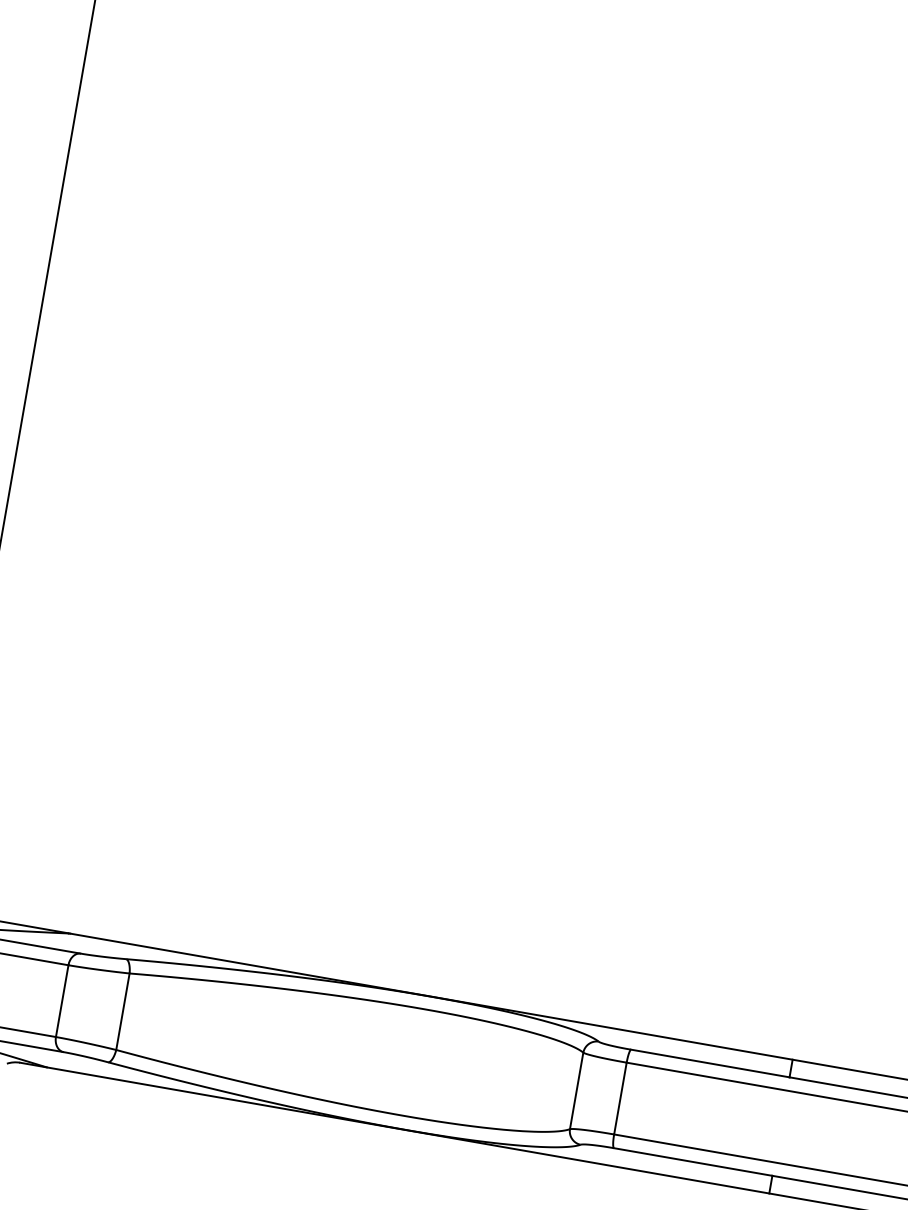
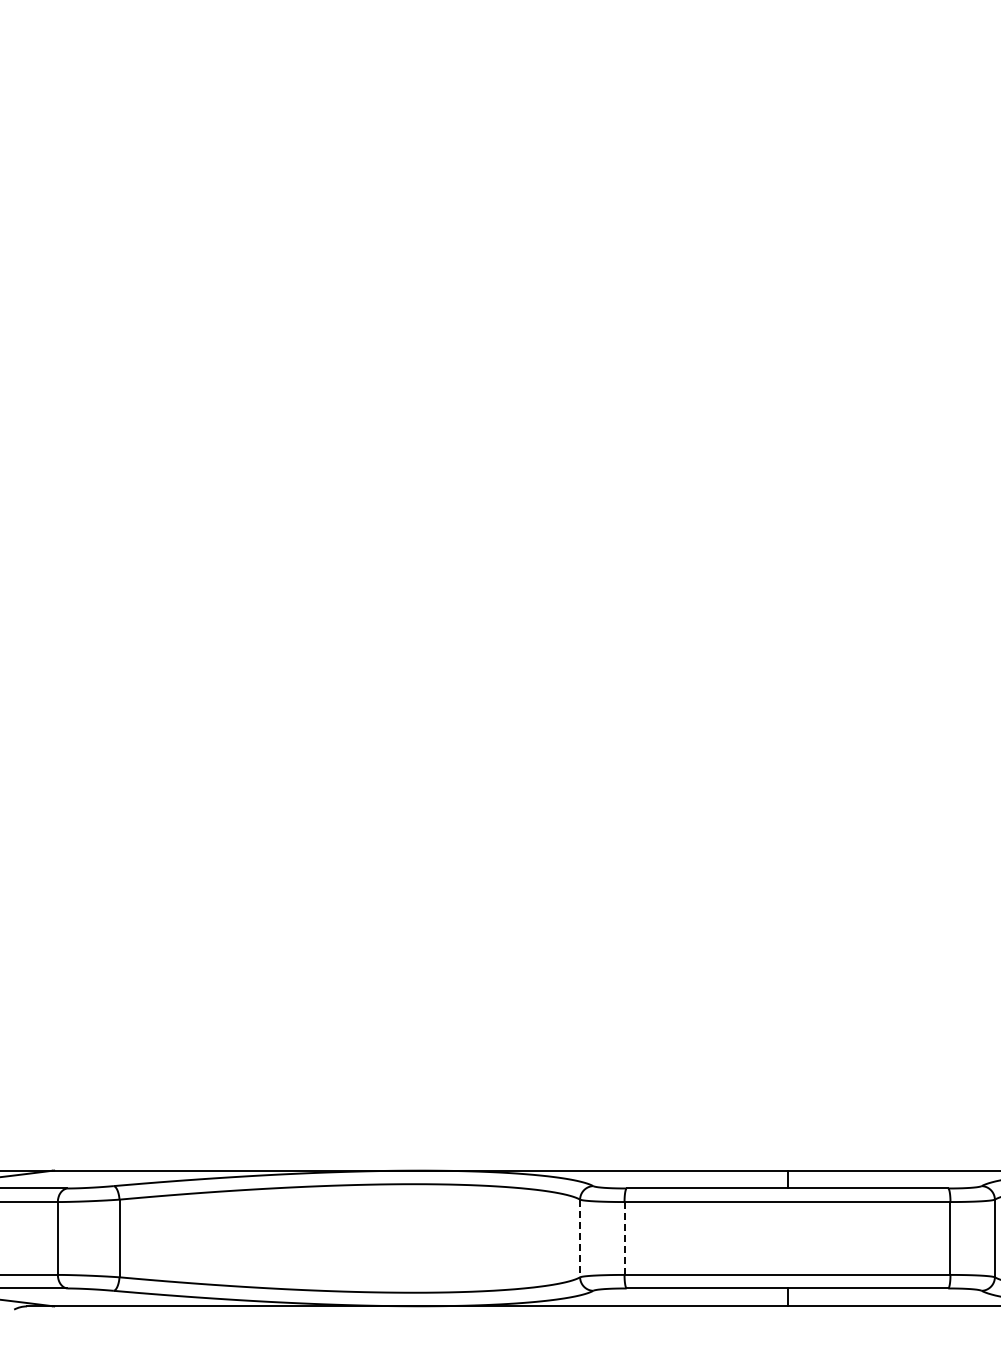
line: (577, 1091) -> (580, 1238), solid -> dashed
line: (620, 1098) -> (624, 1238), solid -> dashed

